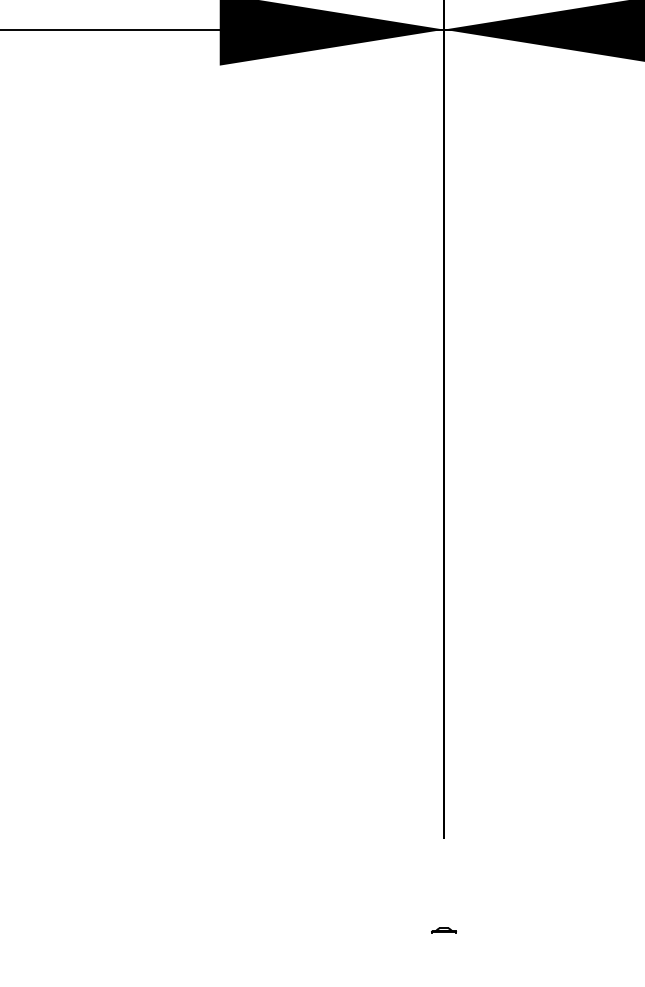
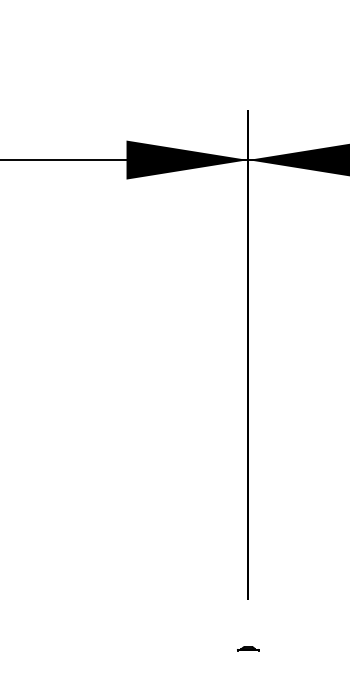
part: (442, 930) -> (247, 648), size x1.6

